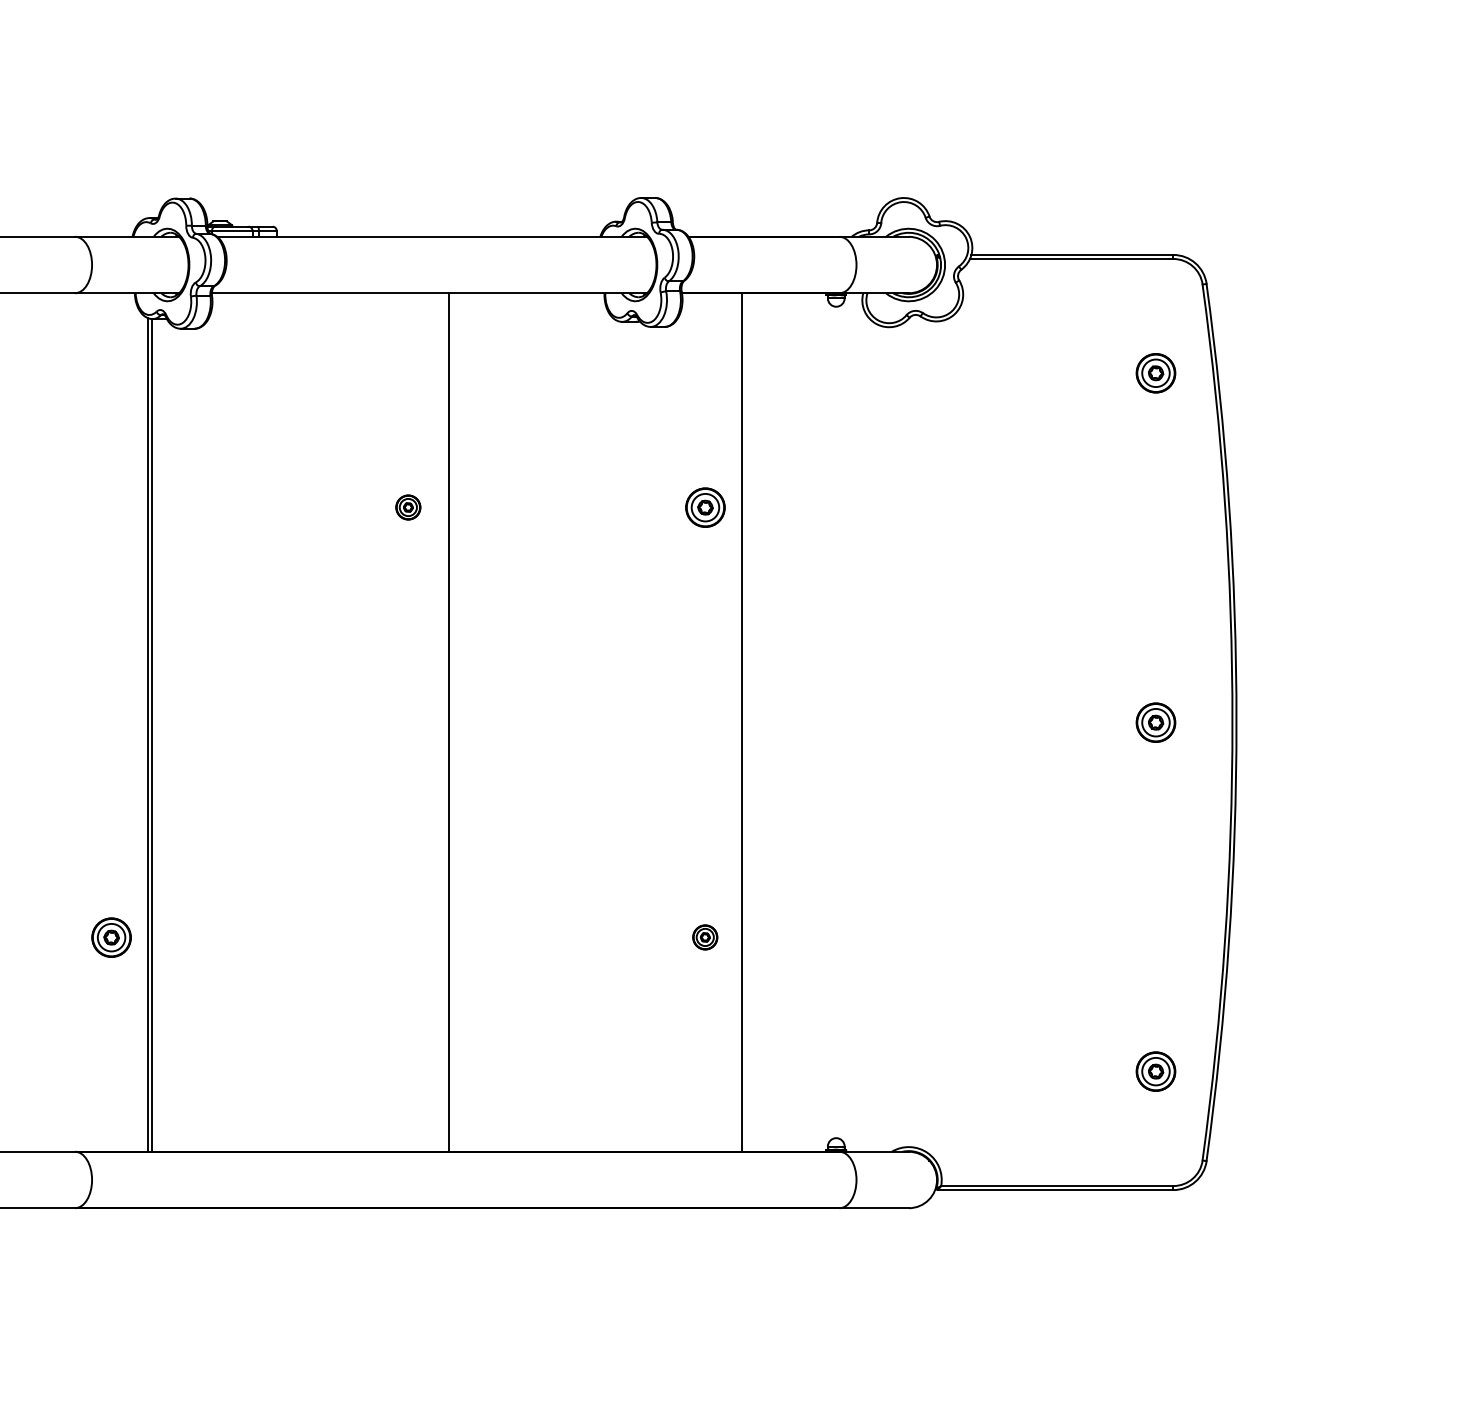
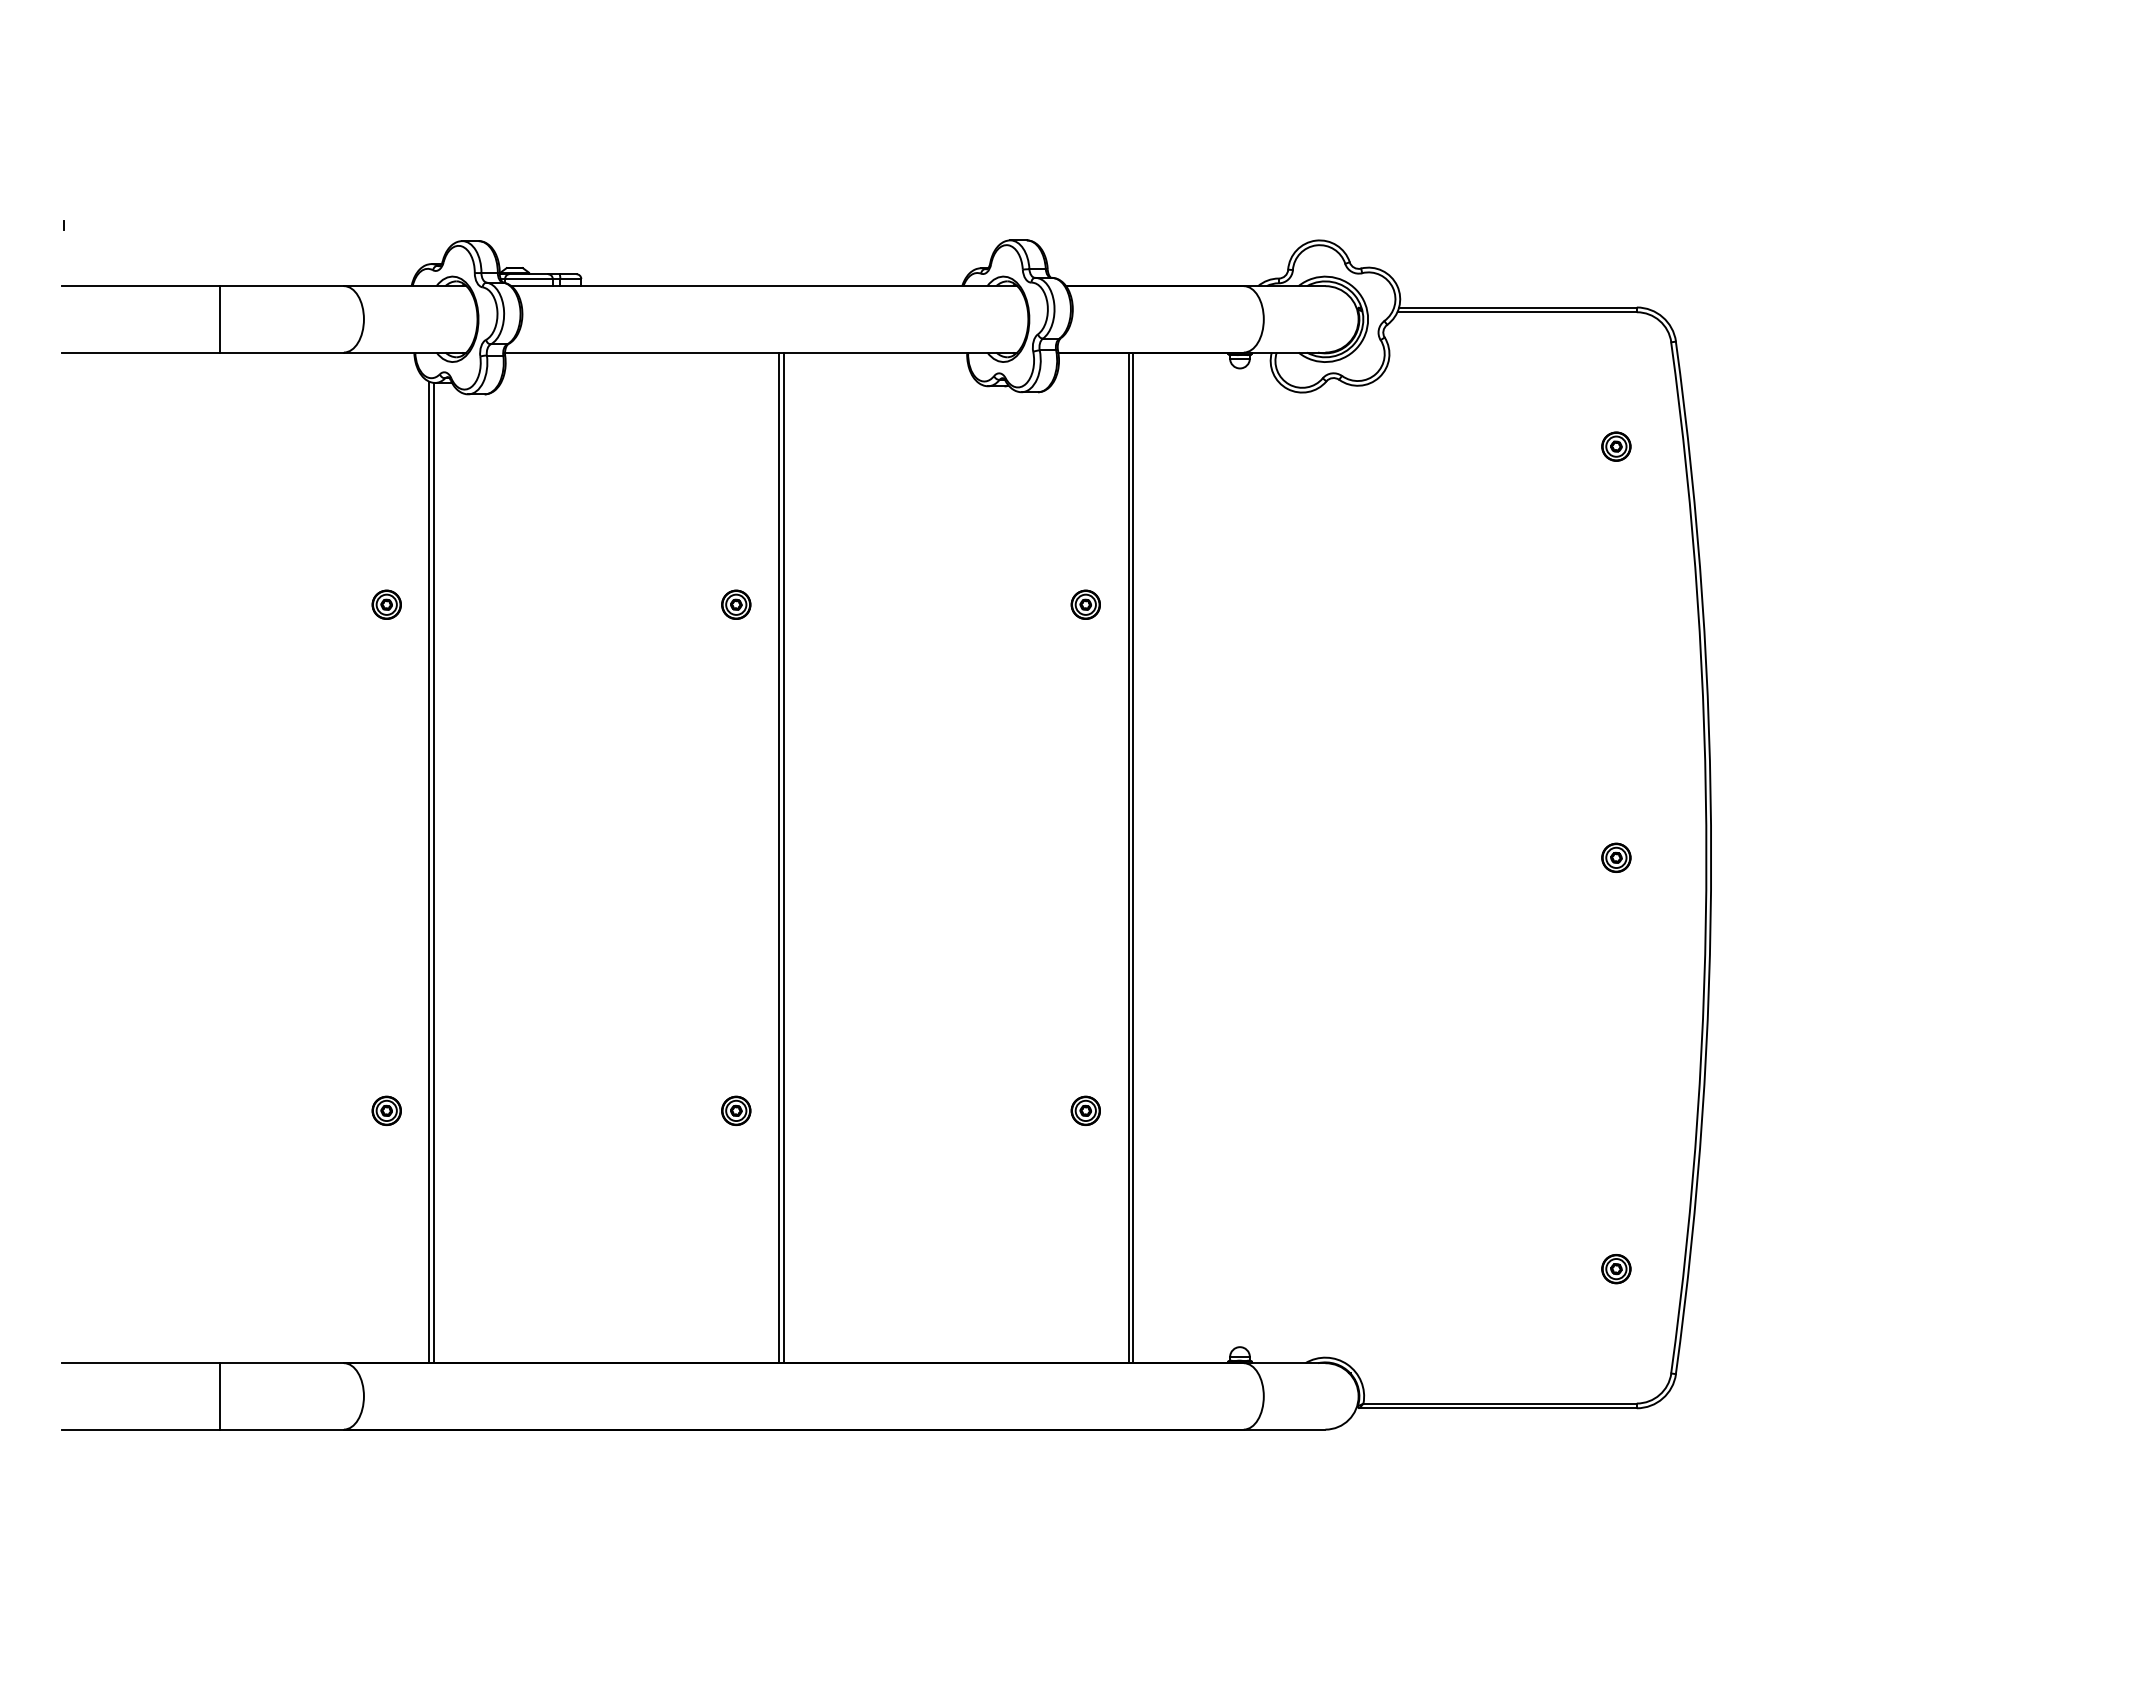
part: (1156, 373) -> (1616, 446), size x0.62
part: (111, 507) -> (386, 604), added
part: (705, 507) -> (1085, 604), size x0.62
line: (445, 722) -> (779, 857), added
line: (745, 722) -> (1133, 857), added
part: (1156, 722) -> (1616, 857), size x0.62
part: (111, 937) -> (386, 1110), size x0.62
part: (408, 937) -> (736, 1110), added
part: (1156, 1072) -> (1616, 1269), size x0.62

